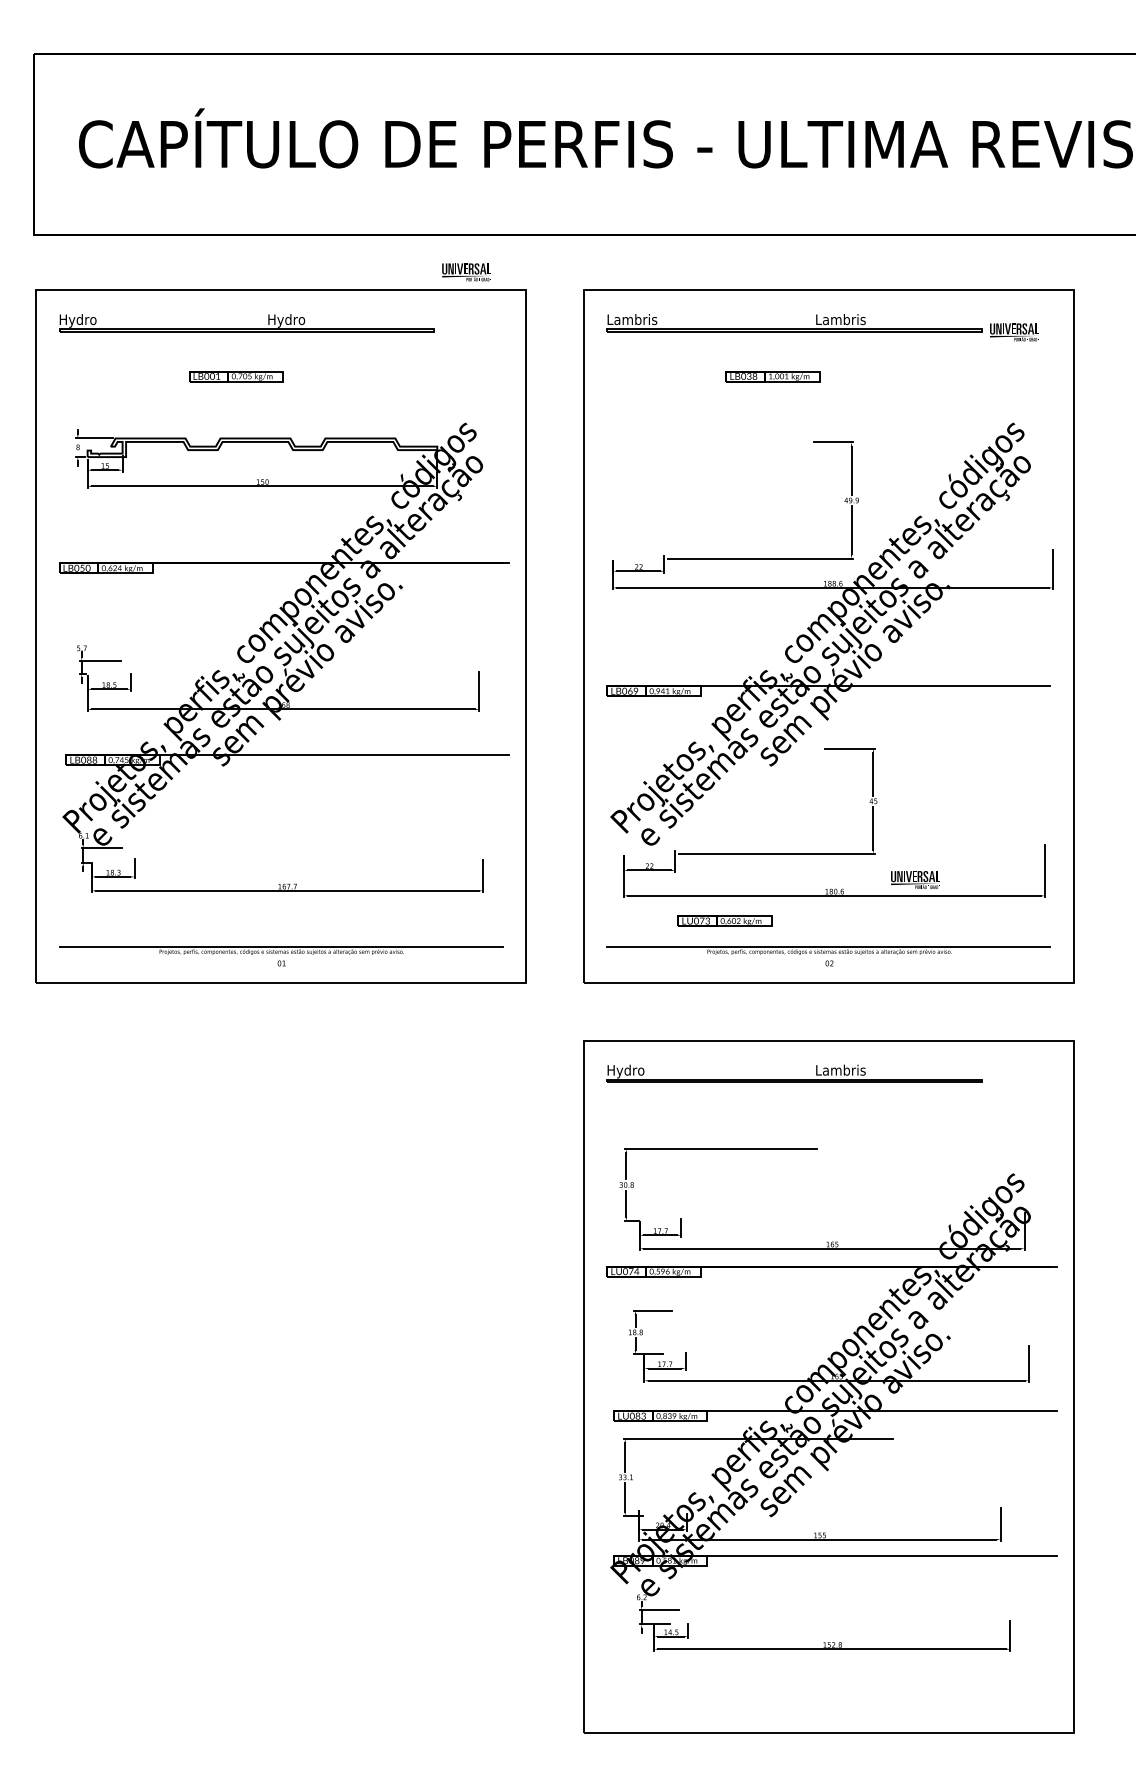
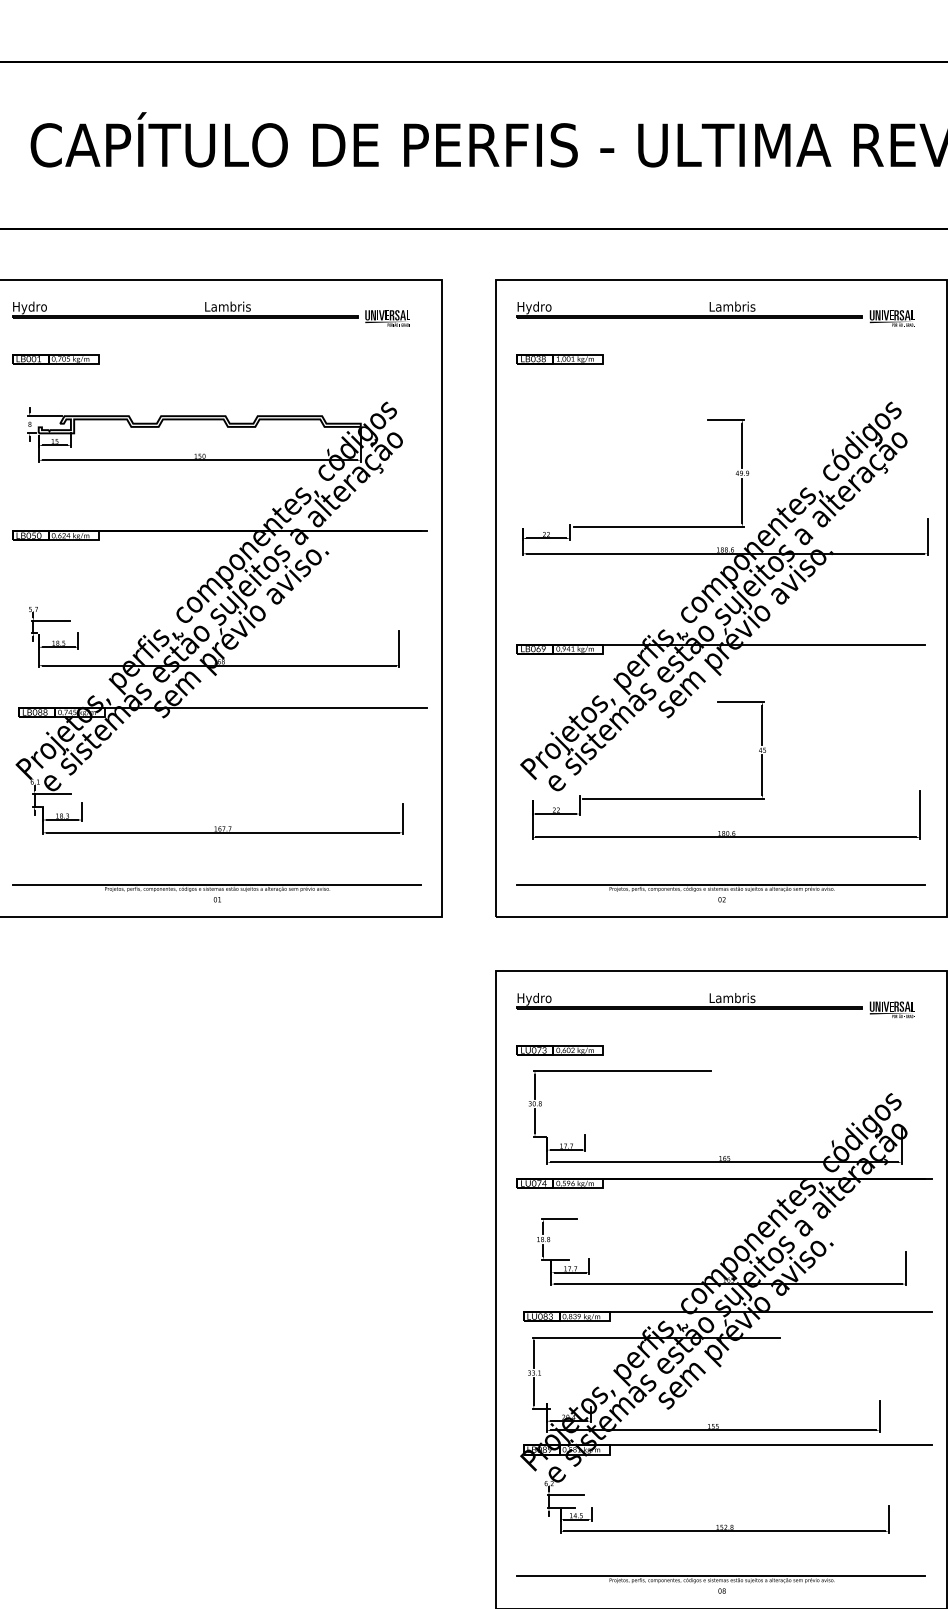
part: (466, 272) -> (387, 318), moved
text: (293, 320) -> (228, 307), Hydro -> Lambris
text: (632, 320) -> (540, 307), Lambris -> Hydro
part: (236, 376) -> (56, 359), moved
part: (772, 376) -> (559, 359), moved
part: (915, 879) -> (892, 1009), moved
part: (724, 920) -> (559, 1049), moved
part: (828, 1706) -> (721, 1584), added

